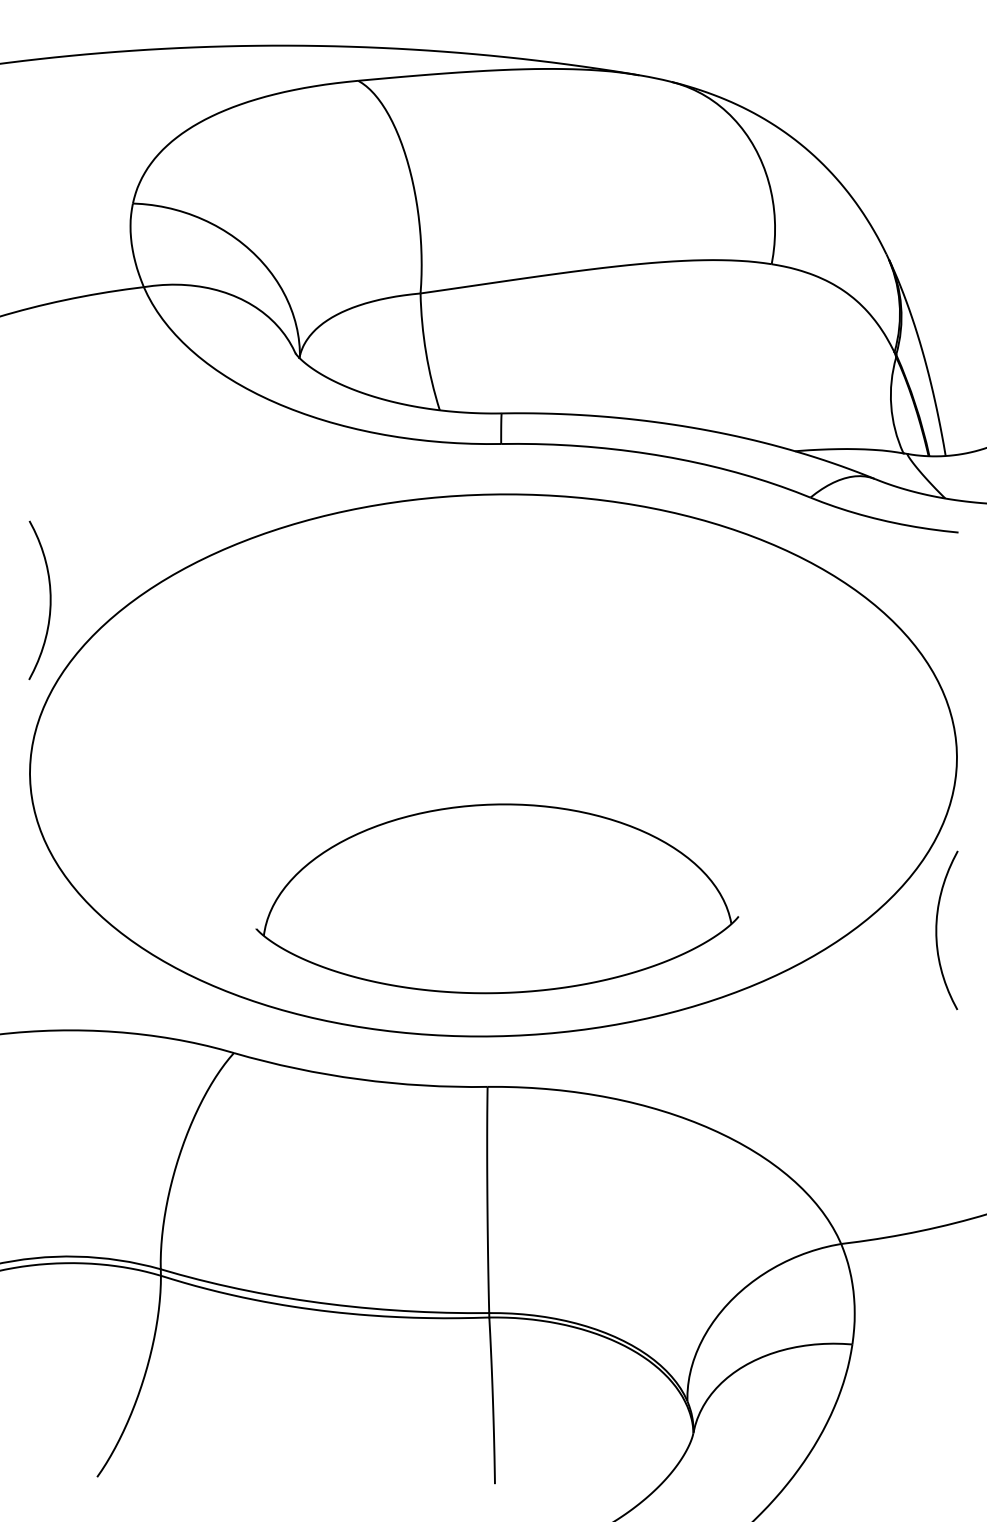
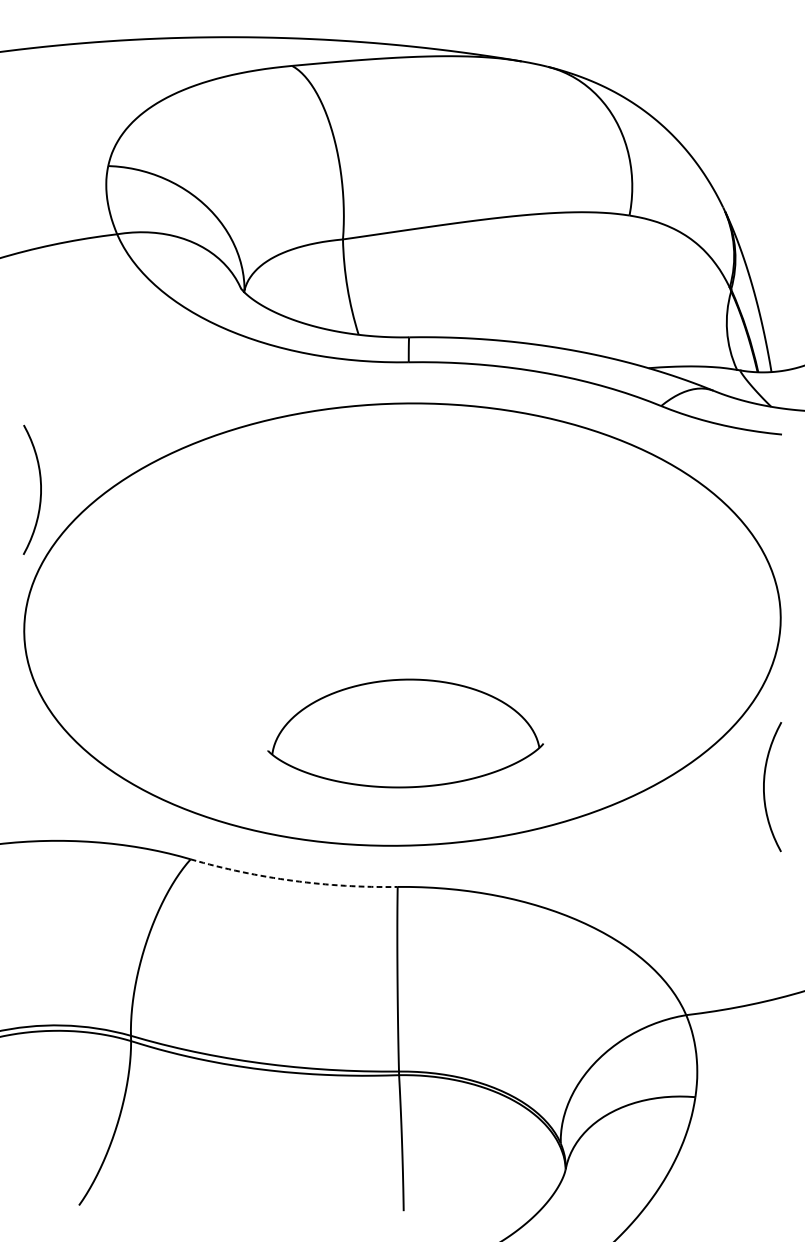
part: (497, 898) -> (405, 733), size x0.7
curve: (937, 930) -> (764, 787), moved
arc: (359, 1079) -> (293, 880), solid -> dashed

